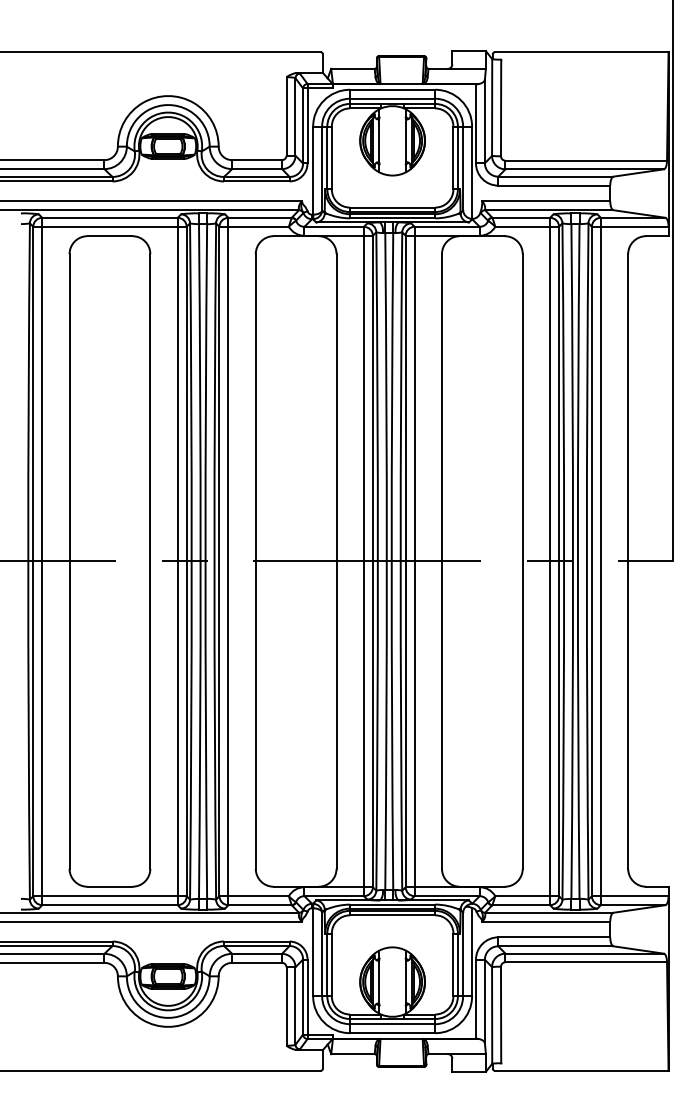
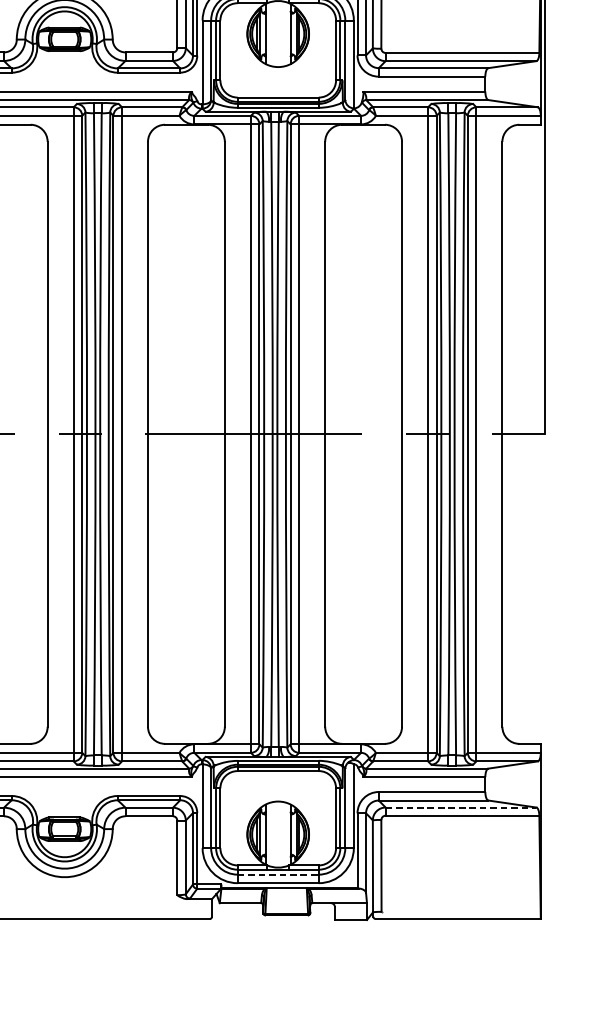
line: (585, 953) -> (461, 807), solid -> dashed
line: (392, 1024) -> (278, 874), solid -> dashed

